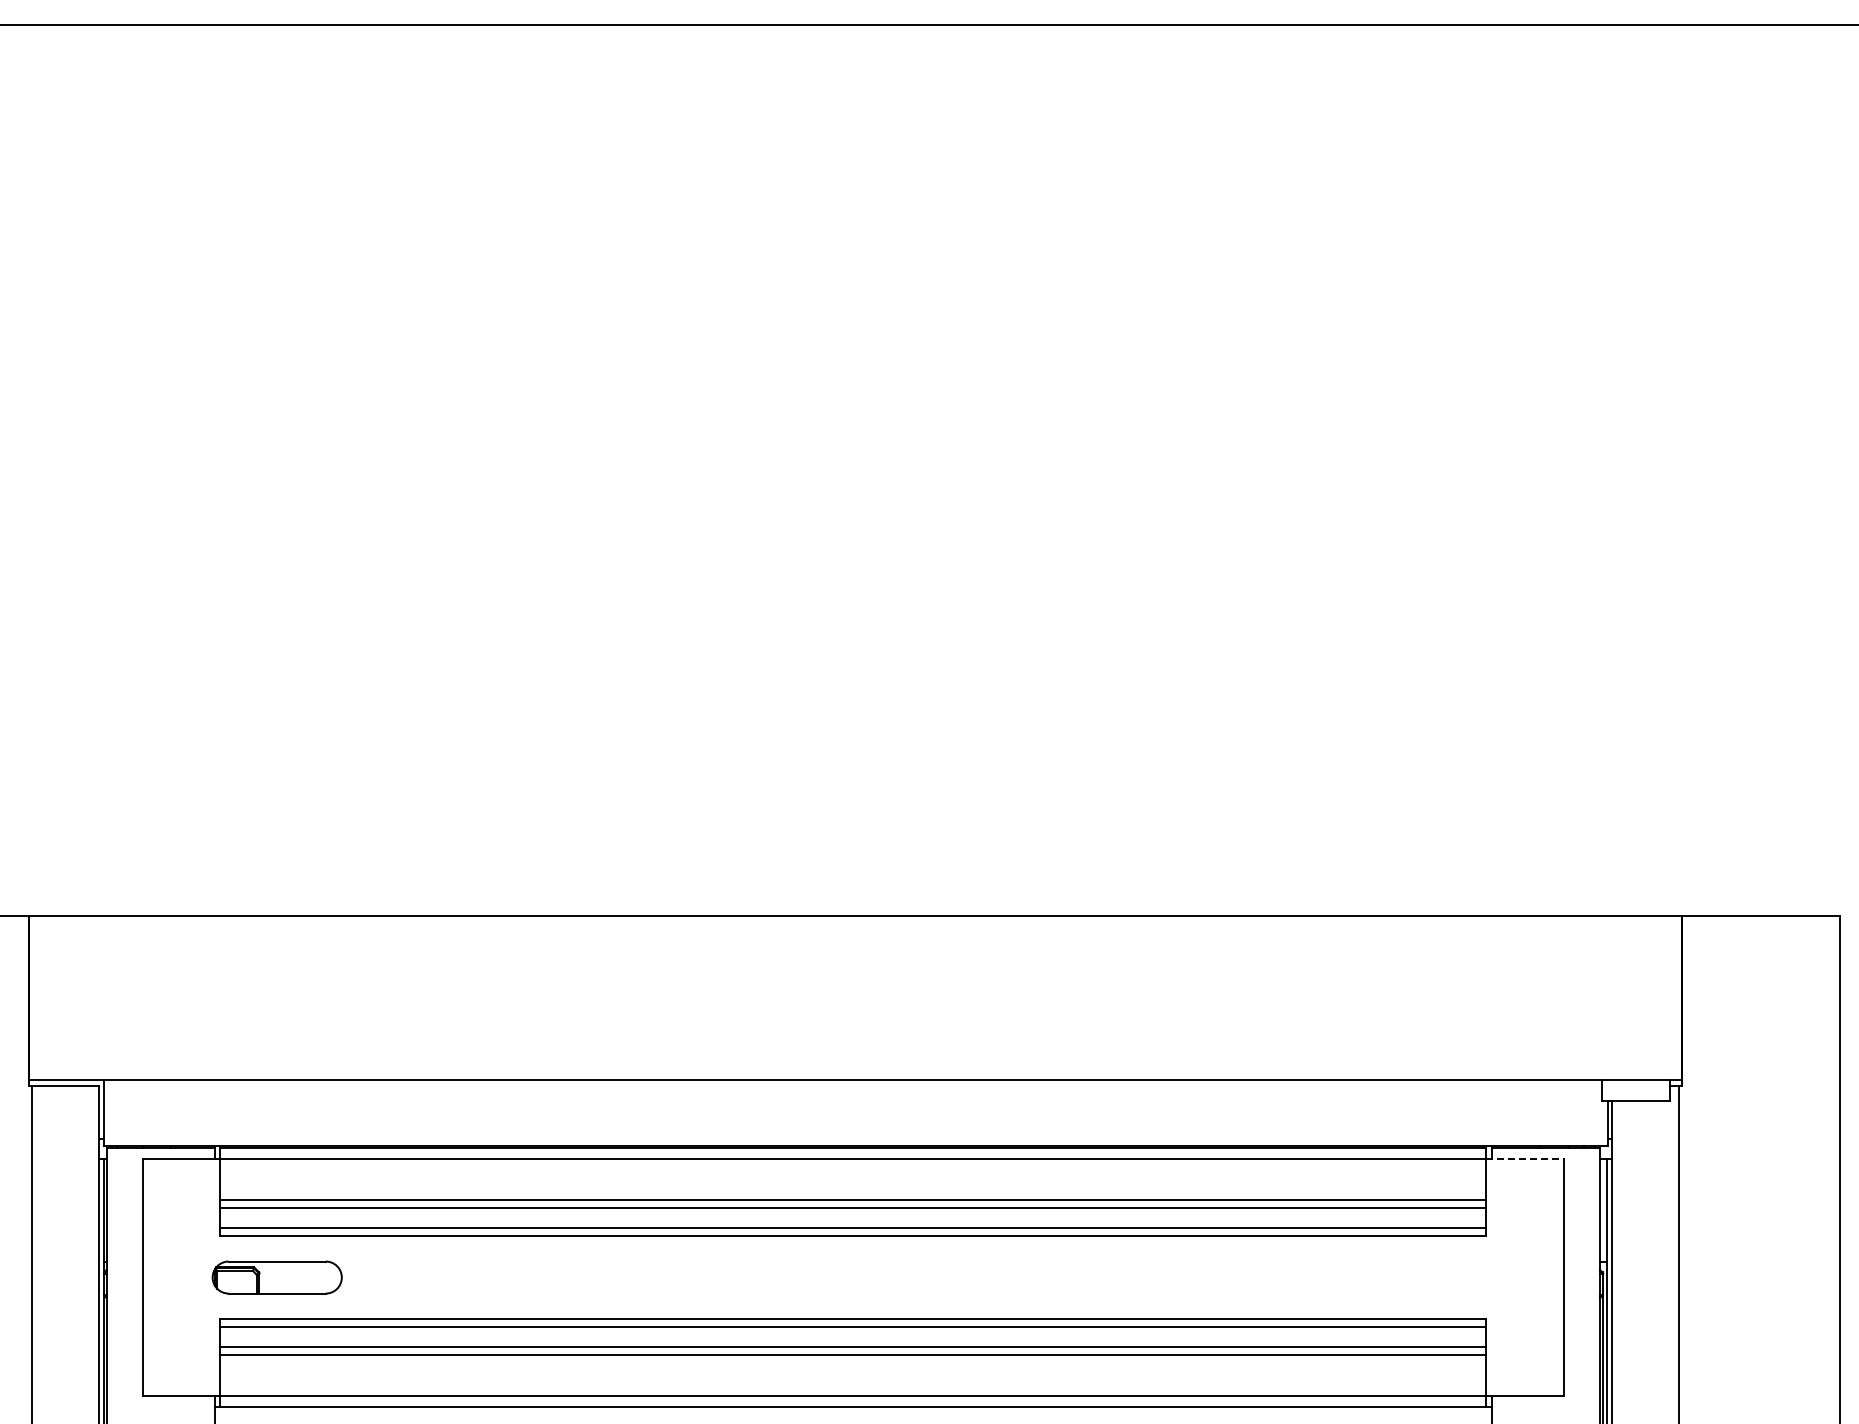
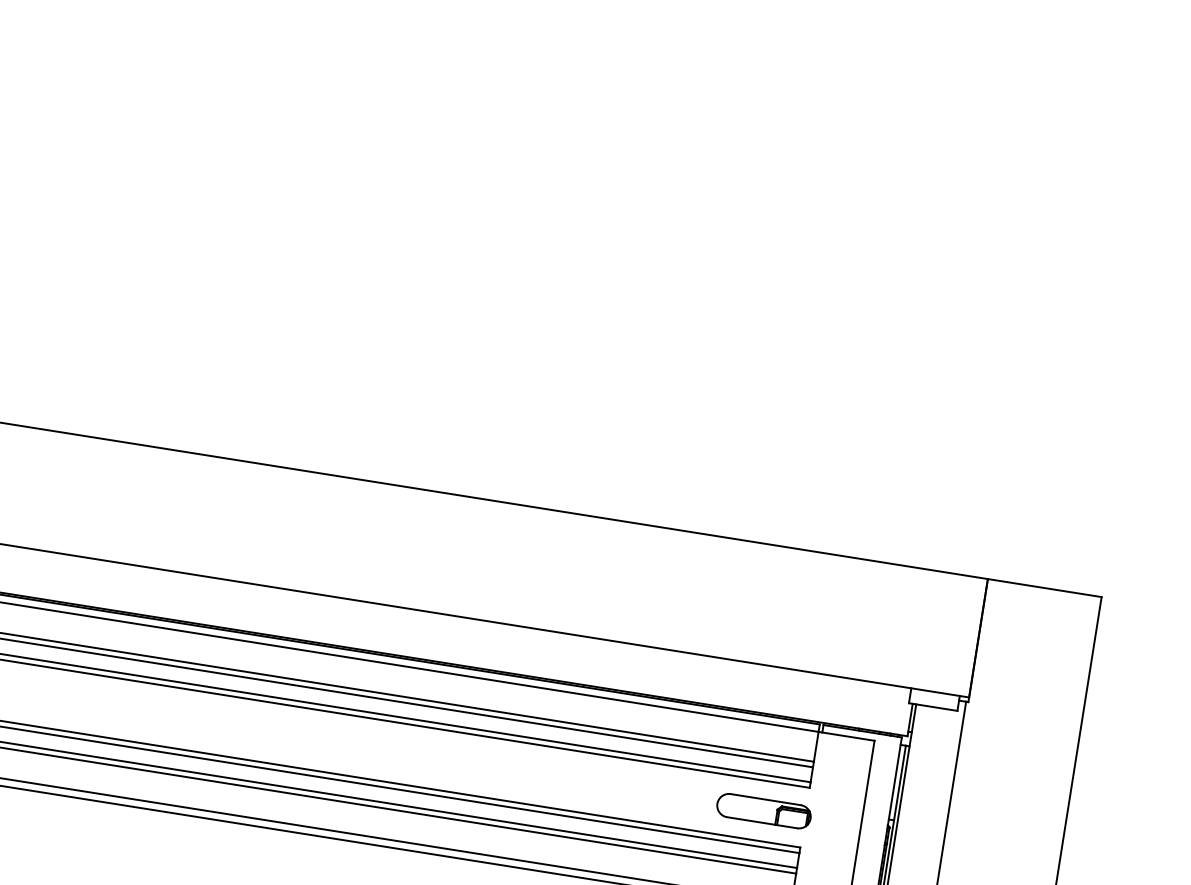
line: (1525, 1158) -> (846, 736), dashed -> solid
part: (1429, 1277) -> (764, 811), added

